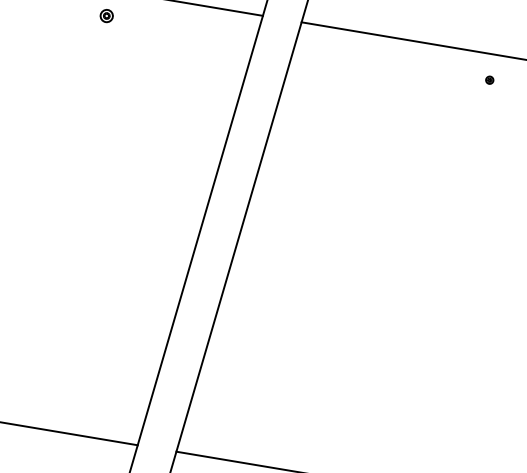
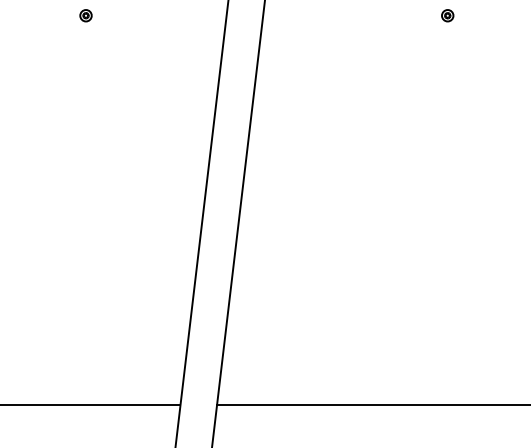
part: (489, 79) -> (447, 15), size x1.67

